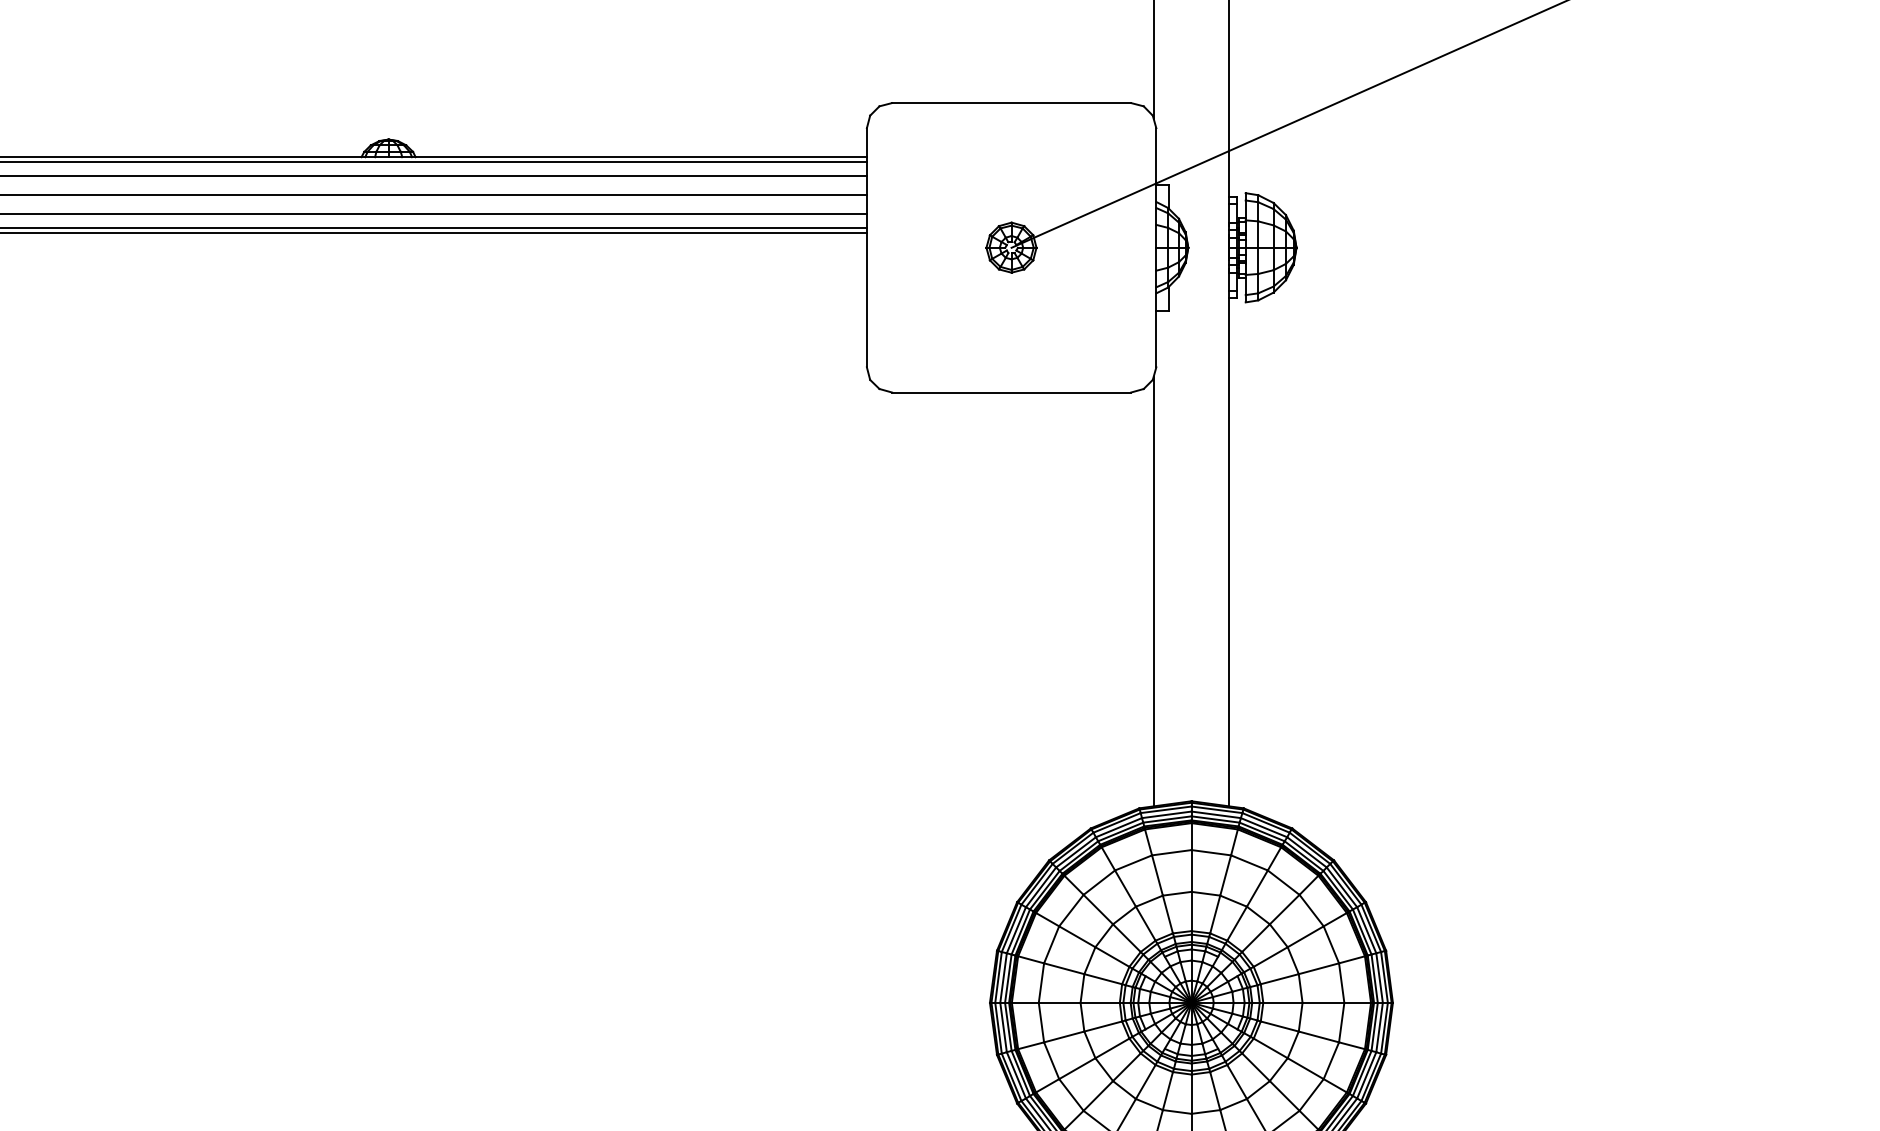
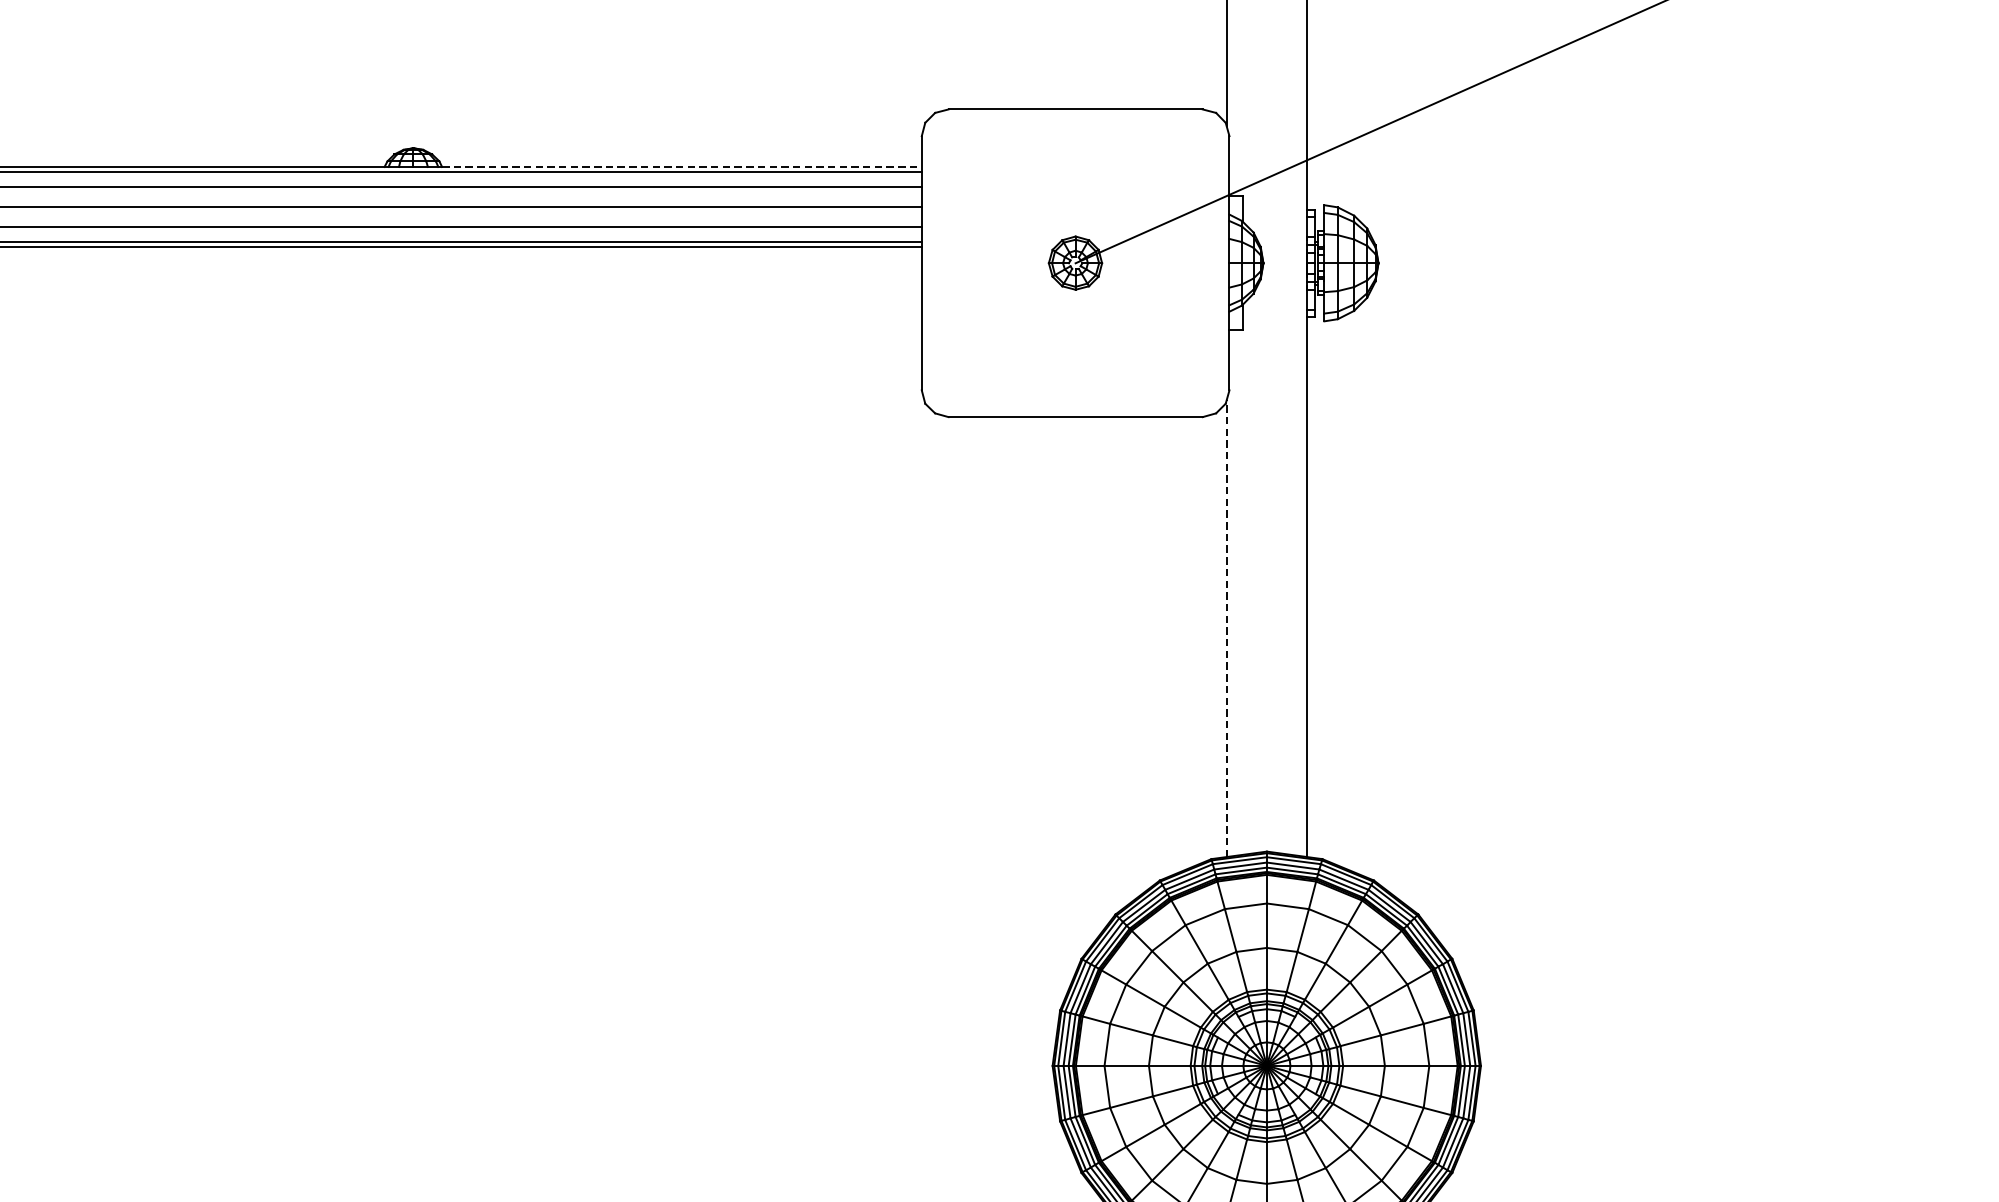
line: (641, 157) -> (682, 167), solid -> dashed
line: (1153, 591) -> (1226, 628), solid -> dashed

